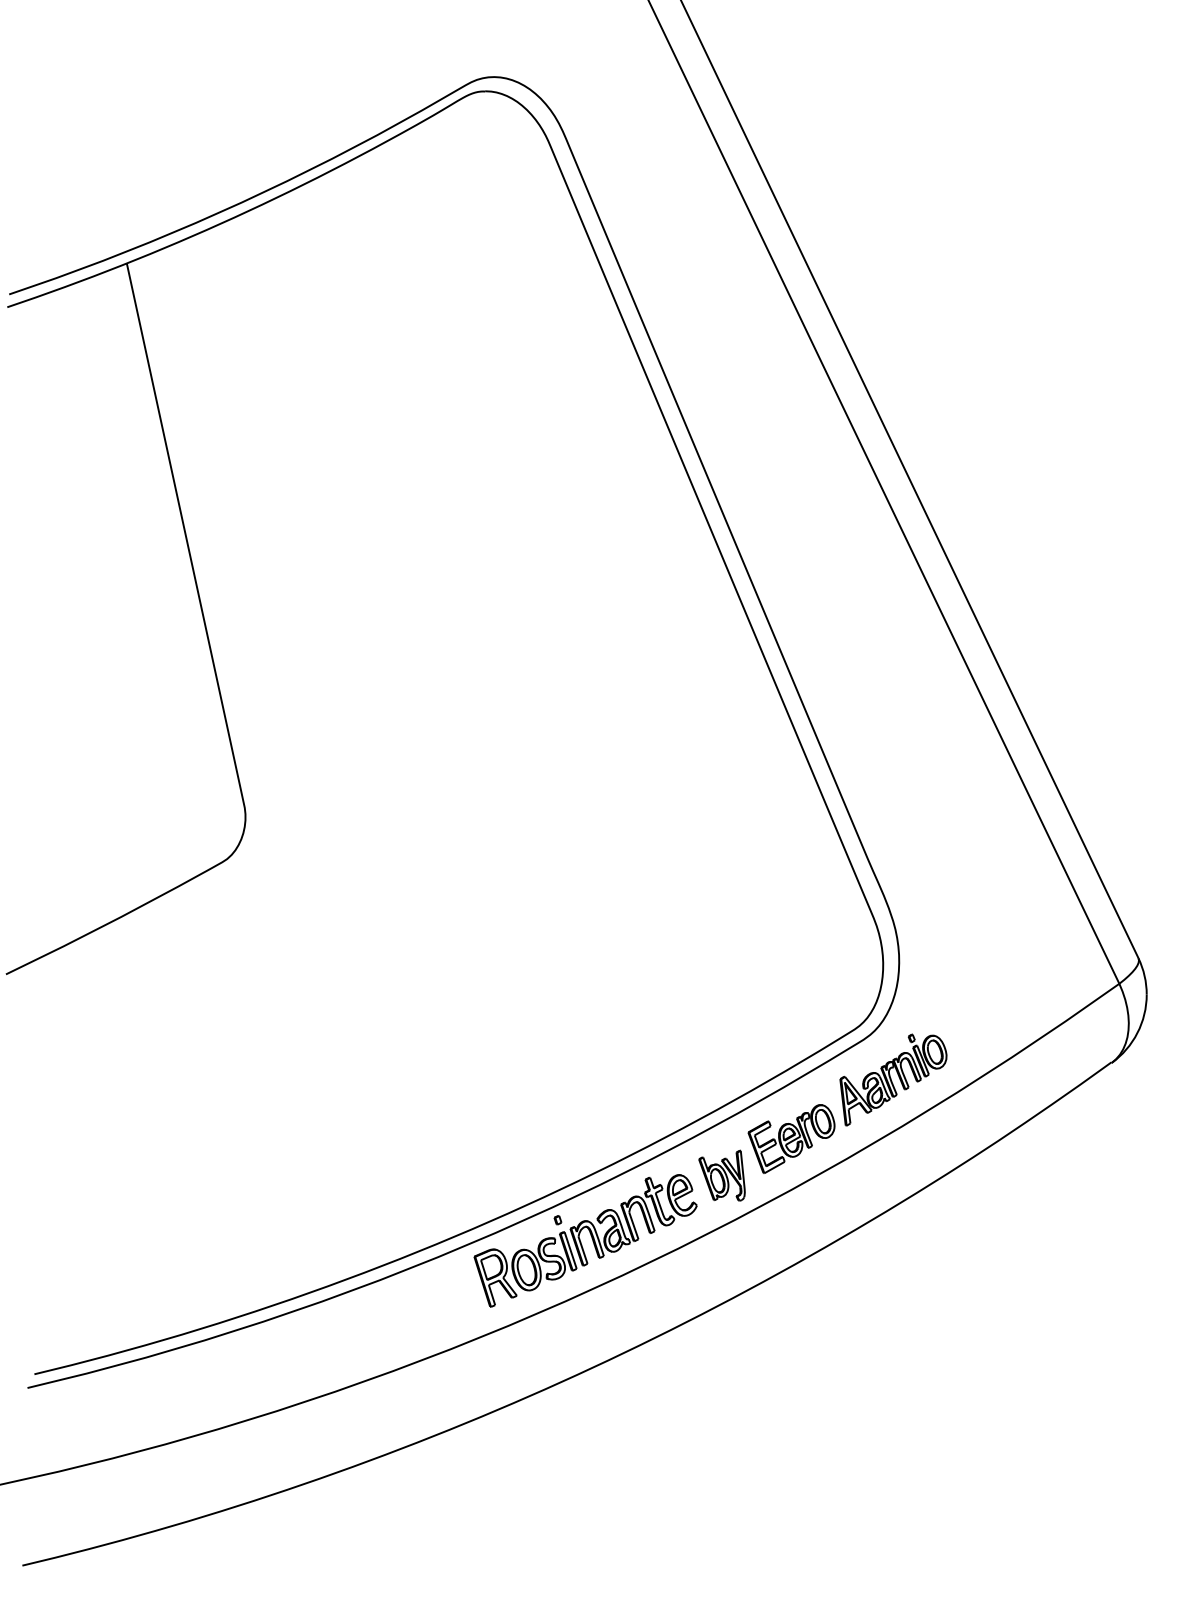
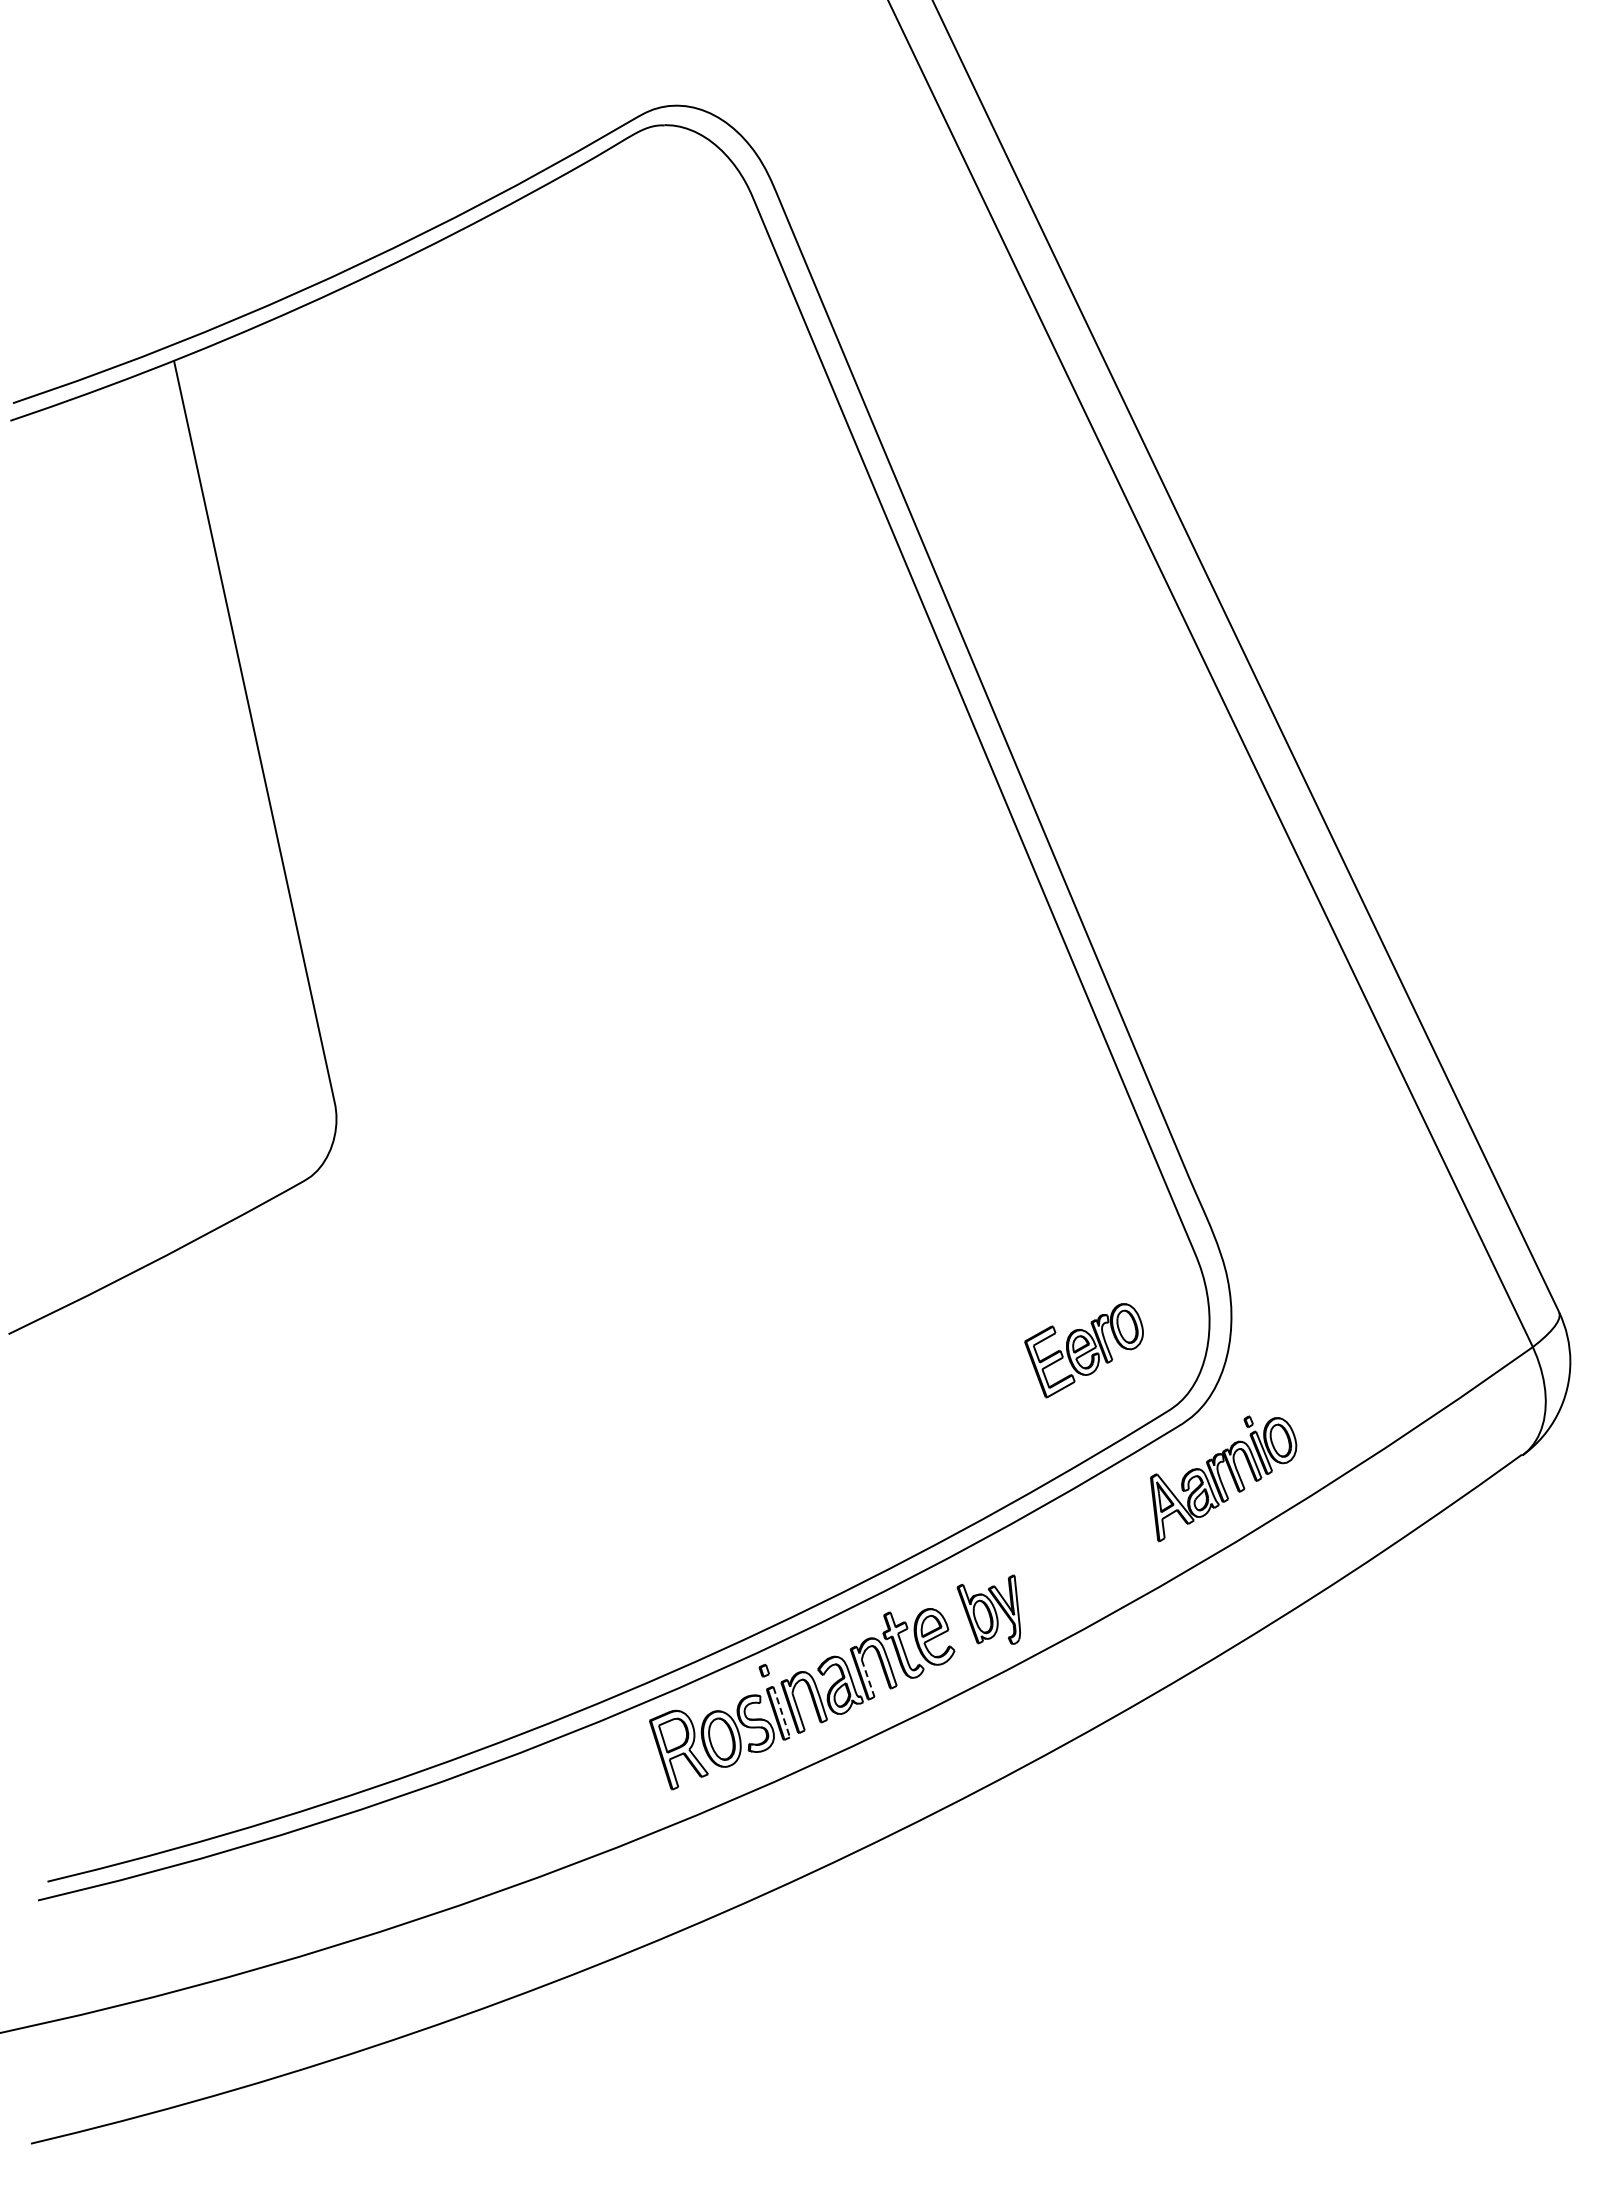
part: (791, 1138) -> (1083, 1350), moved
line: (634, 1225) -> (868, 1678), solid -> dashed
line: (570, 1250) -> (781, 1712), solid -> dashed

